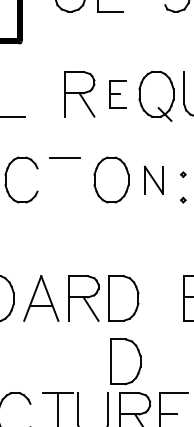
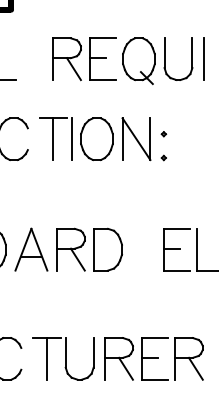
part: (117, 93) -> (102, 58), size x1.67
line: (64, 180) -> (53, 139), added
line: (85, 180) -> (72, 139), added
part: (153, 180) -> (136, 139), size x1.67
part: (124, 361) -> (109, 308), removed

